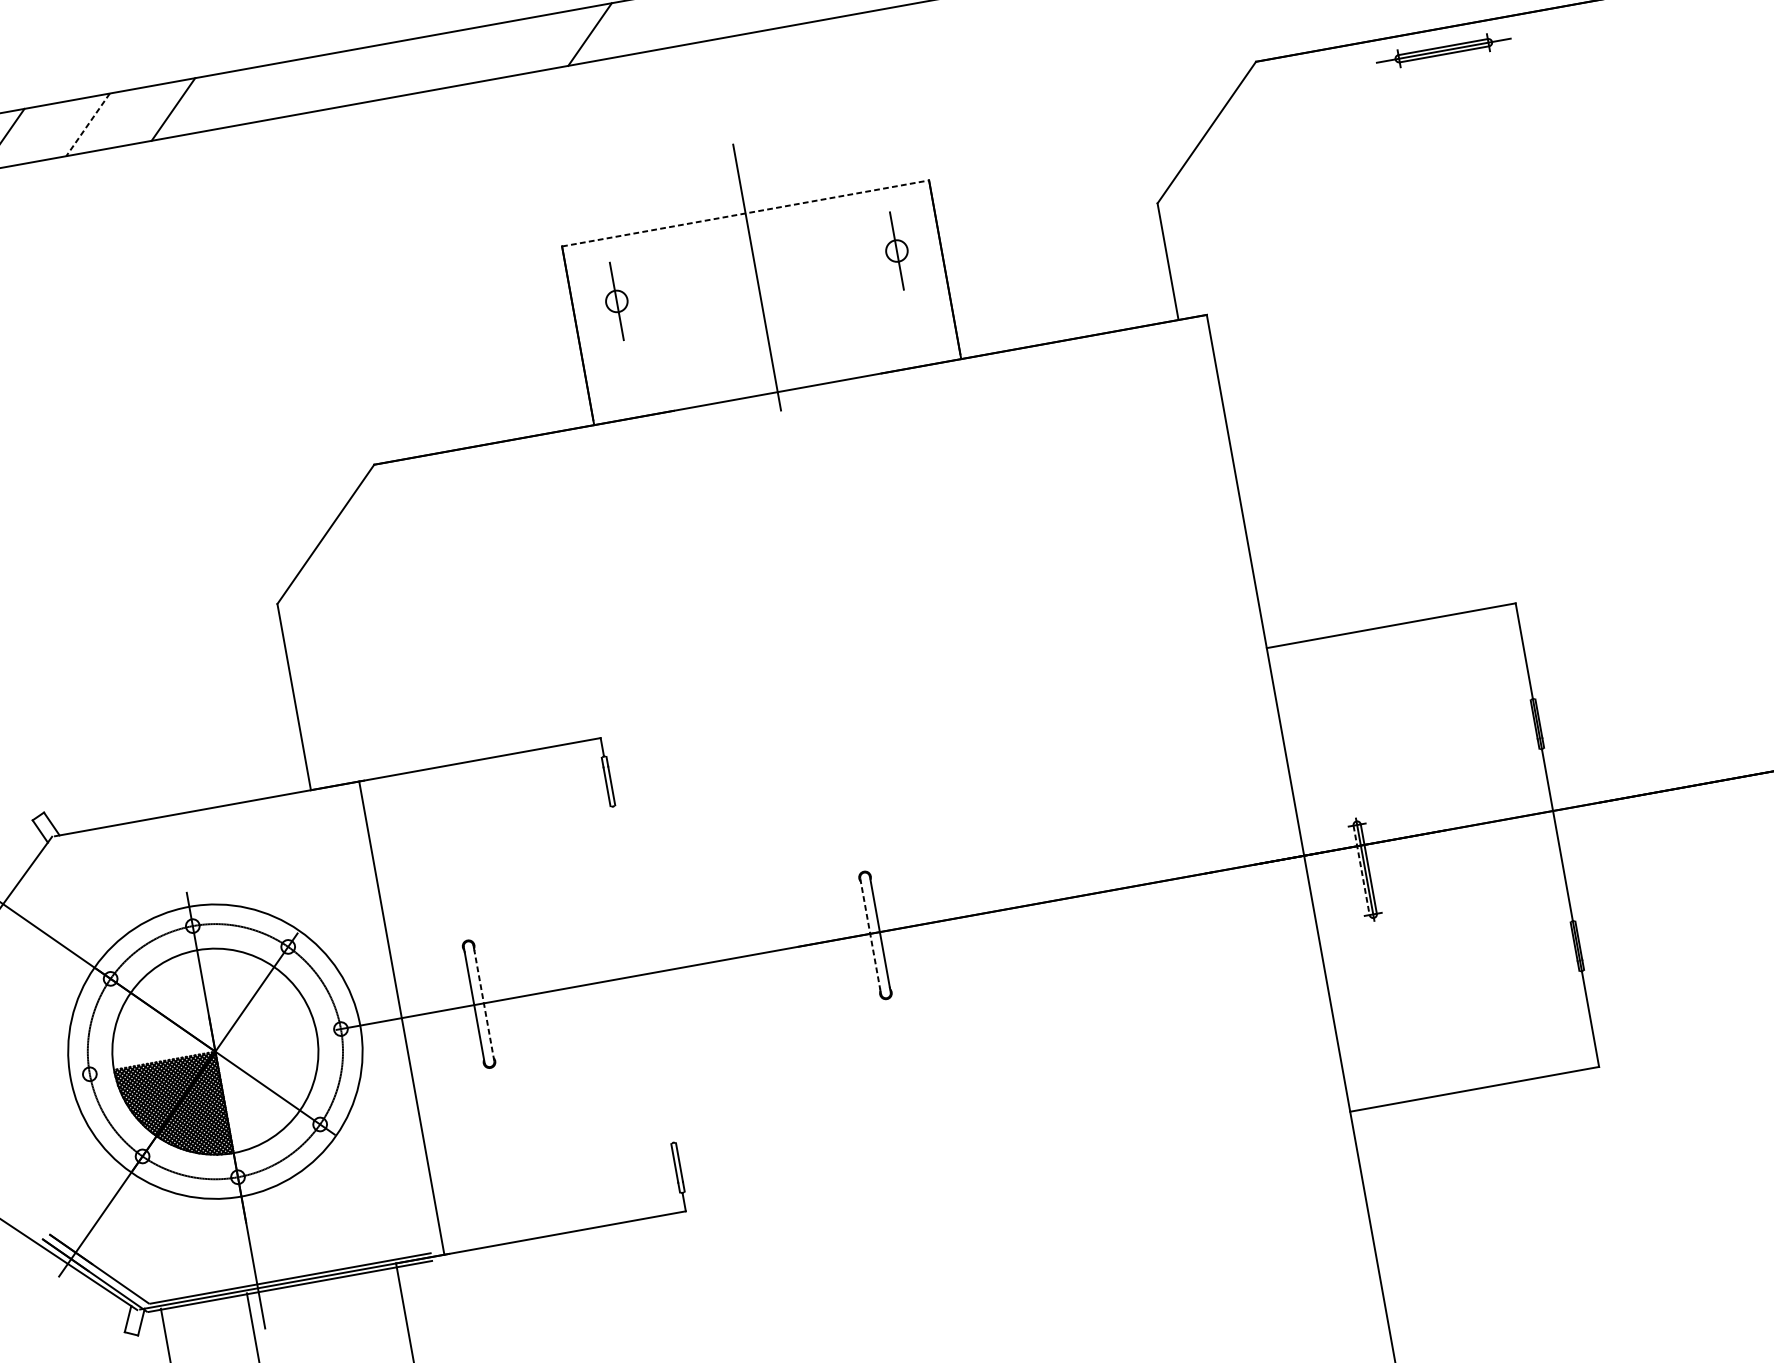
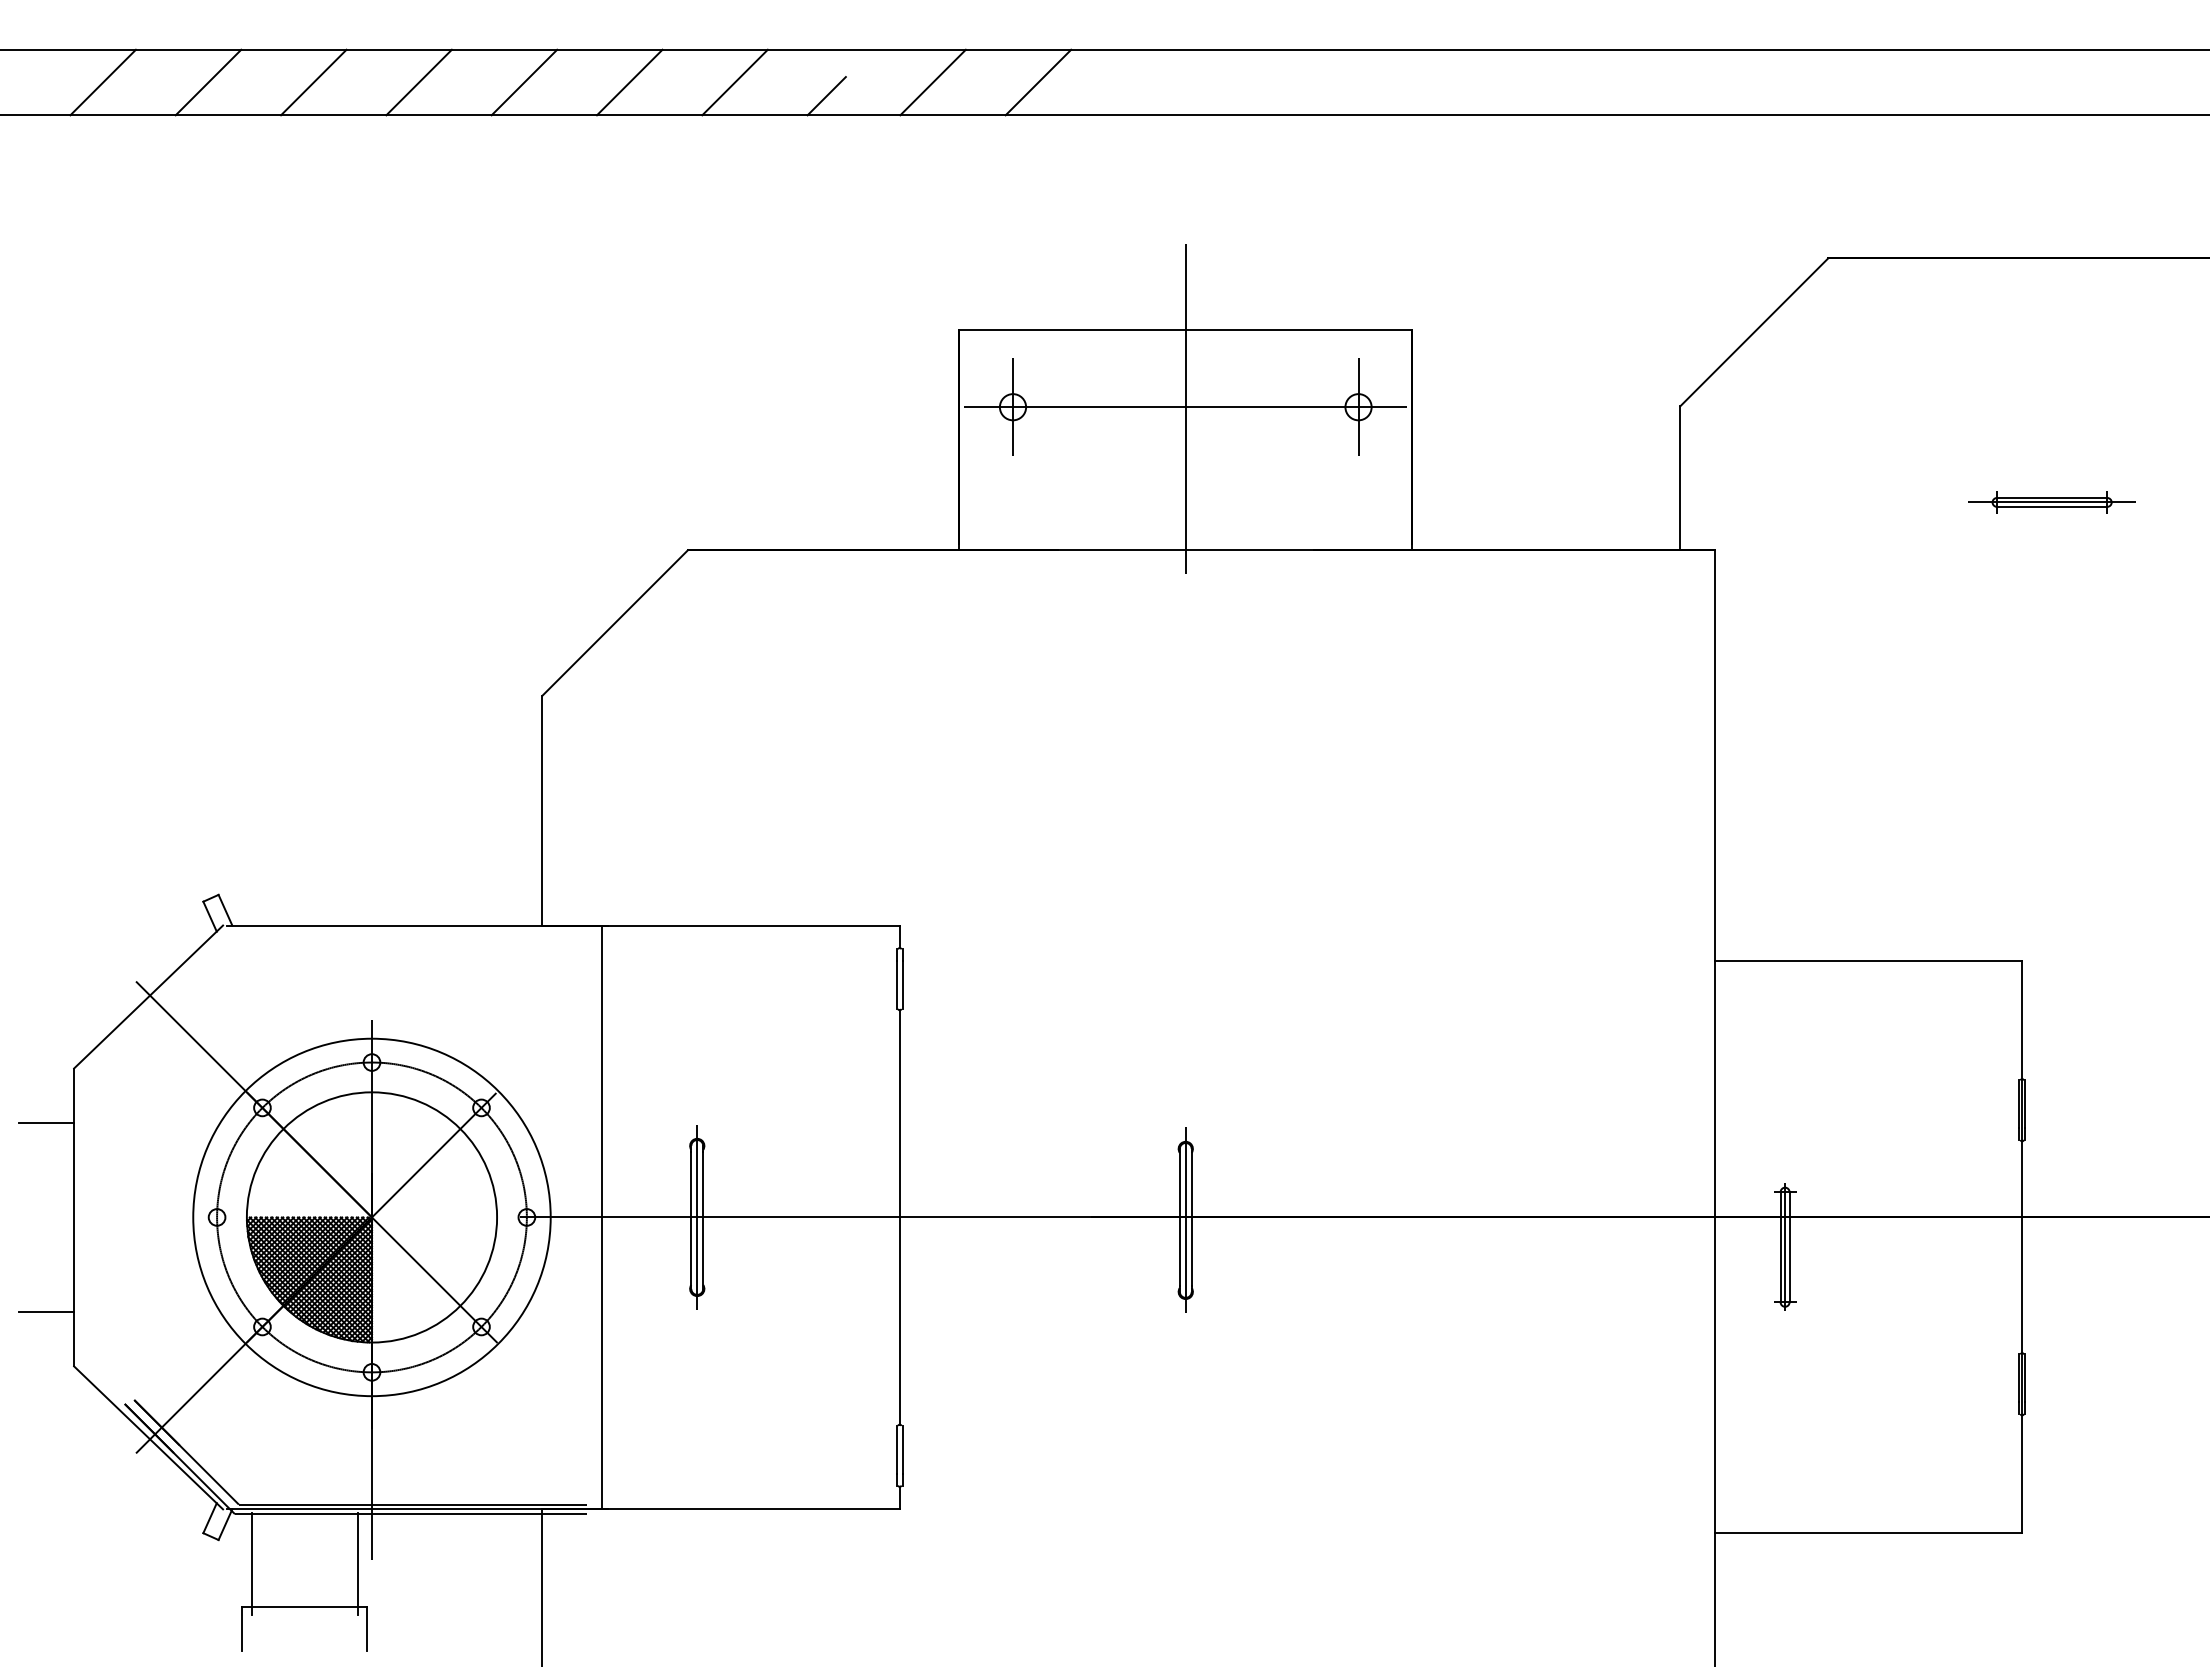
line: (504, 49) -> (932, 82), added
part: (1443, 50) -> (2051, 502), moved
line: (420, 76) -> (826, 96), added
line: (343, 78) -> (734, 82), added
line: (258, 94) -> (629, 82), added
line: (87, 124) -> (418, 82), dashed -> solid
line: (746, 213) -> (1186, 329), dashed -> solid
line: (756, 276) -> (1185, 407), added
line: (1361, 870) -> (1780, 1247), dashed -> solid
line: (869, 933) -> (1179, 1217), dashed -> solid
line: (875, 935) -> (1185, 1220), added
line: (643, 974) -> (899, 1217), added
line: (479, 1004) -> (697, 1217), added
line: (484, 1005) -> (703, 1220), dashed -> solid

